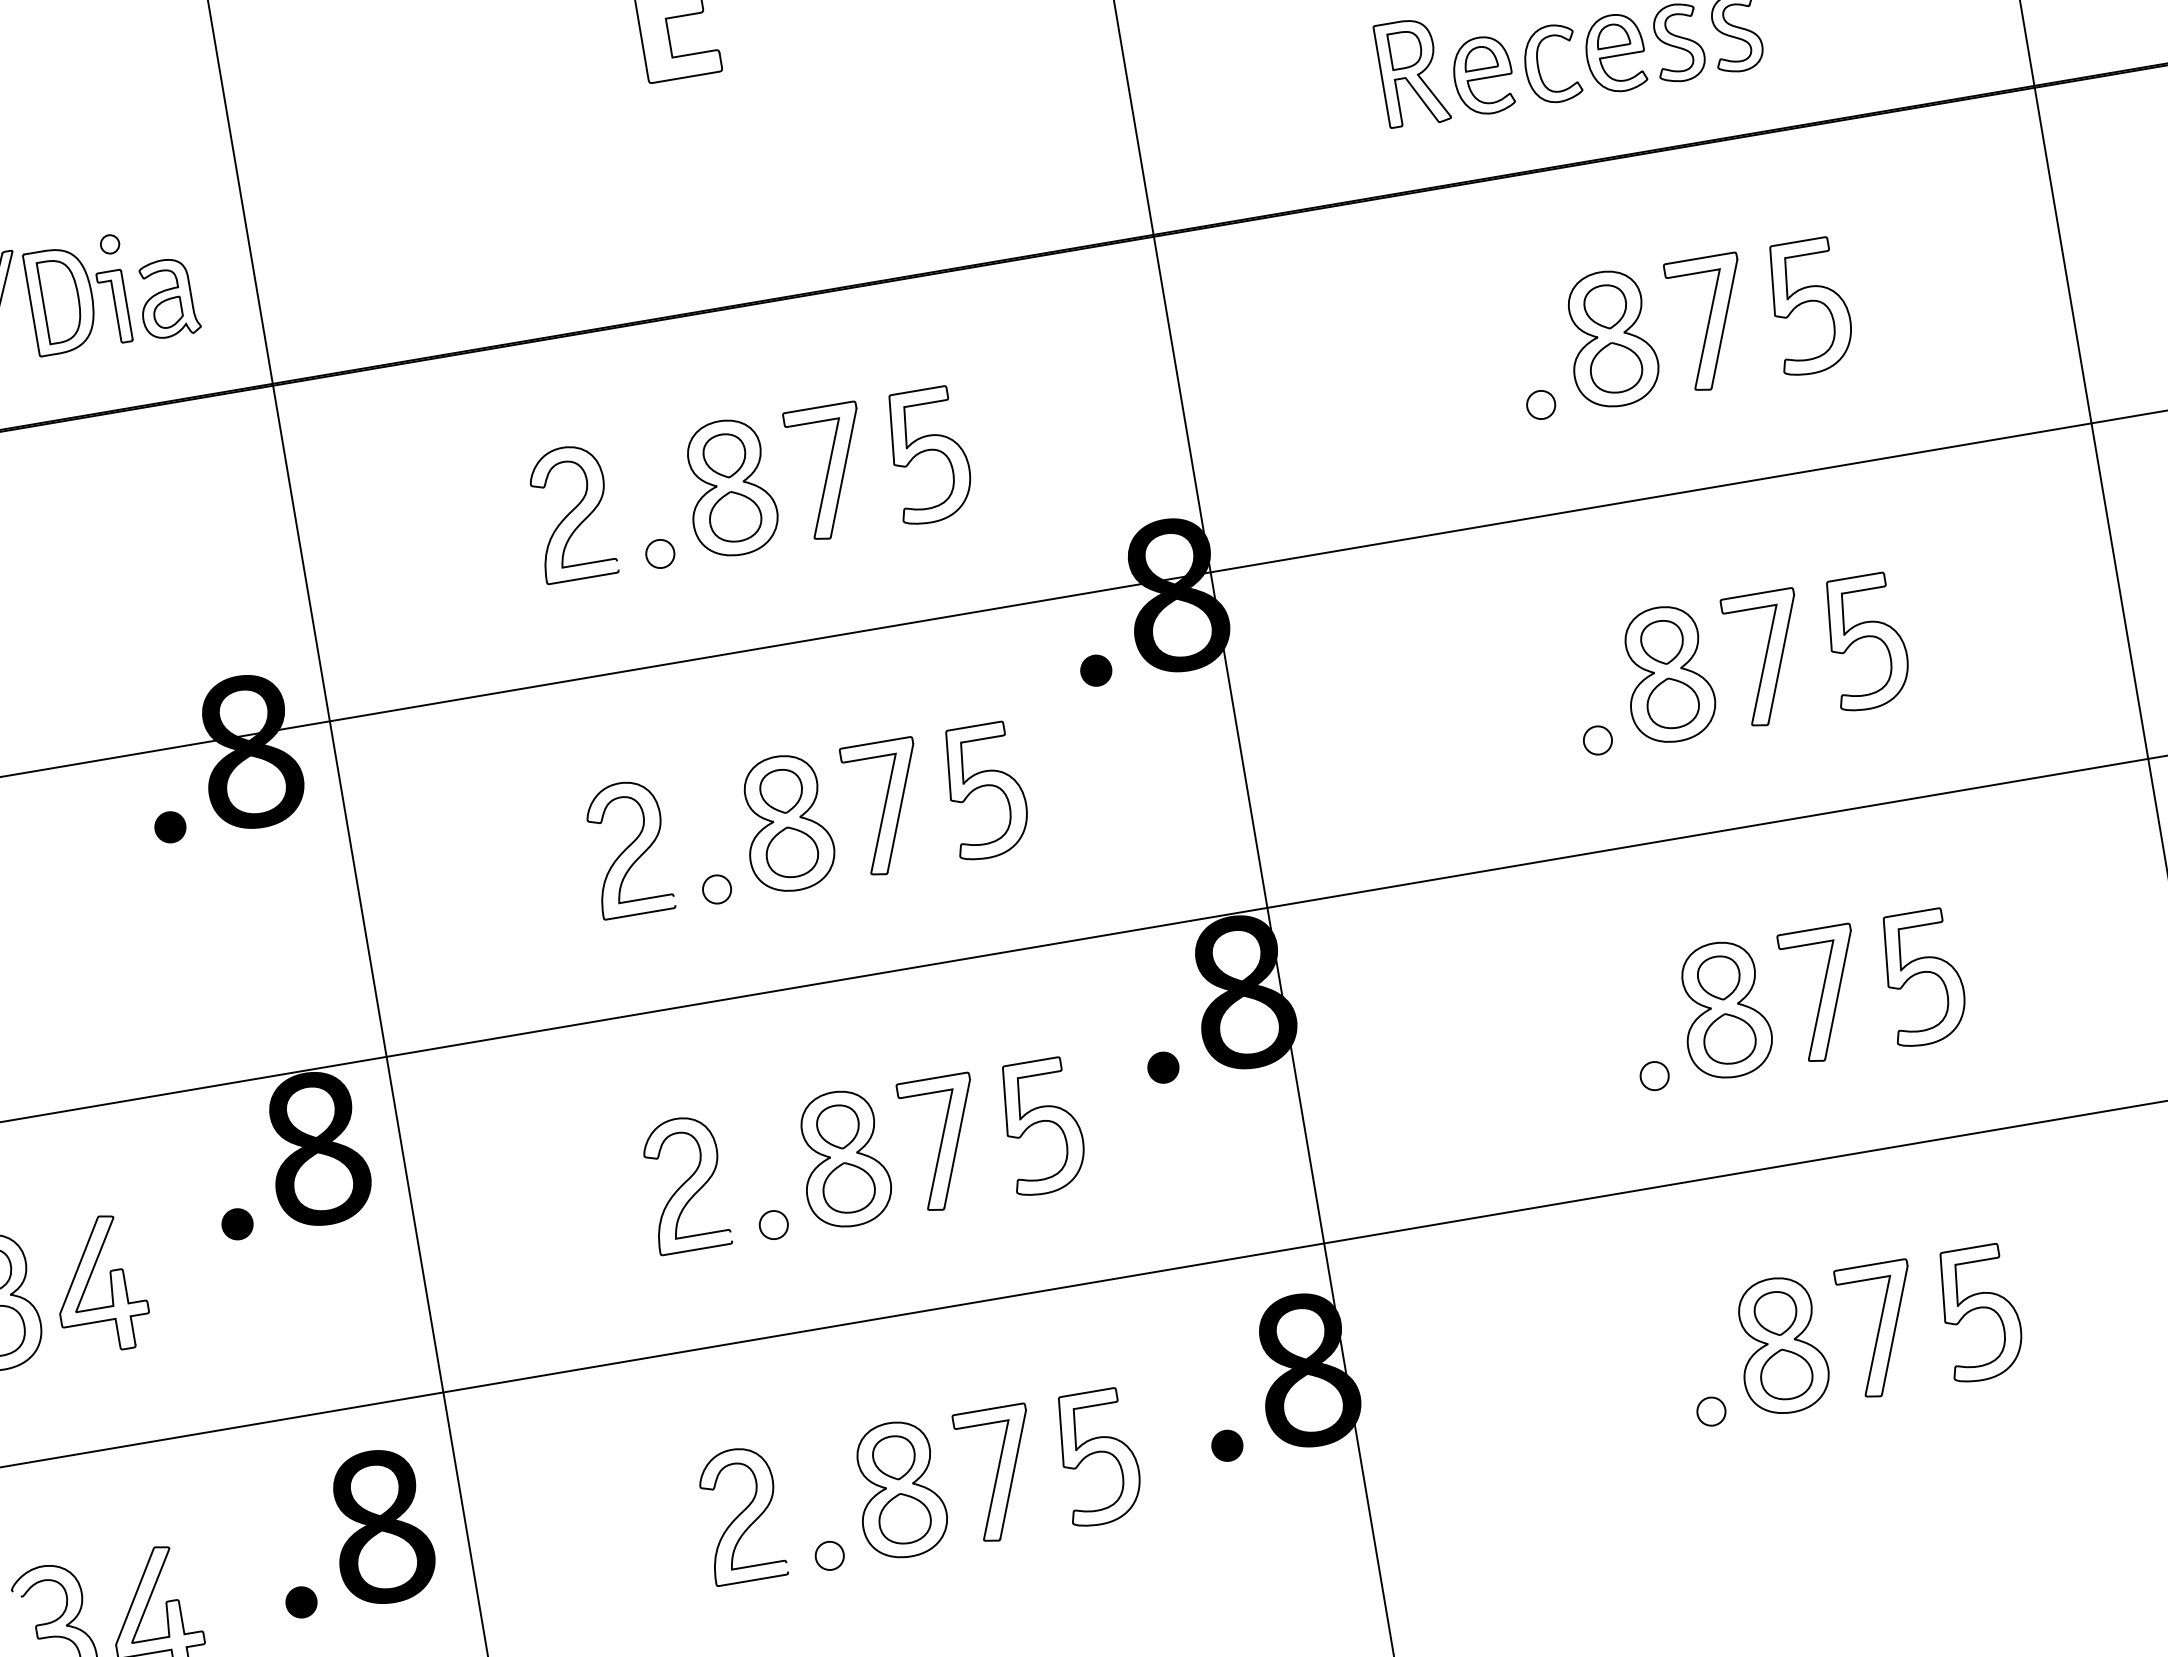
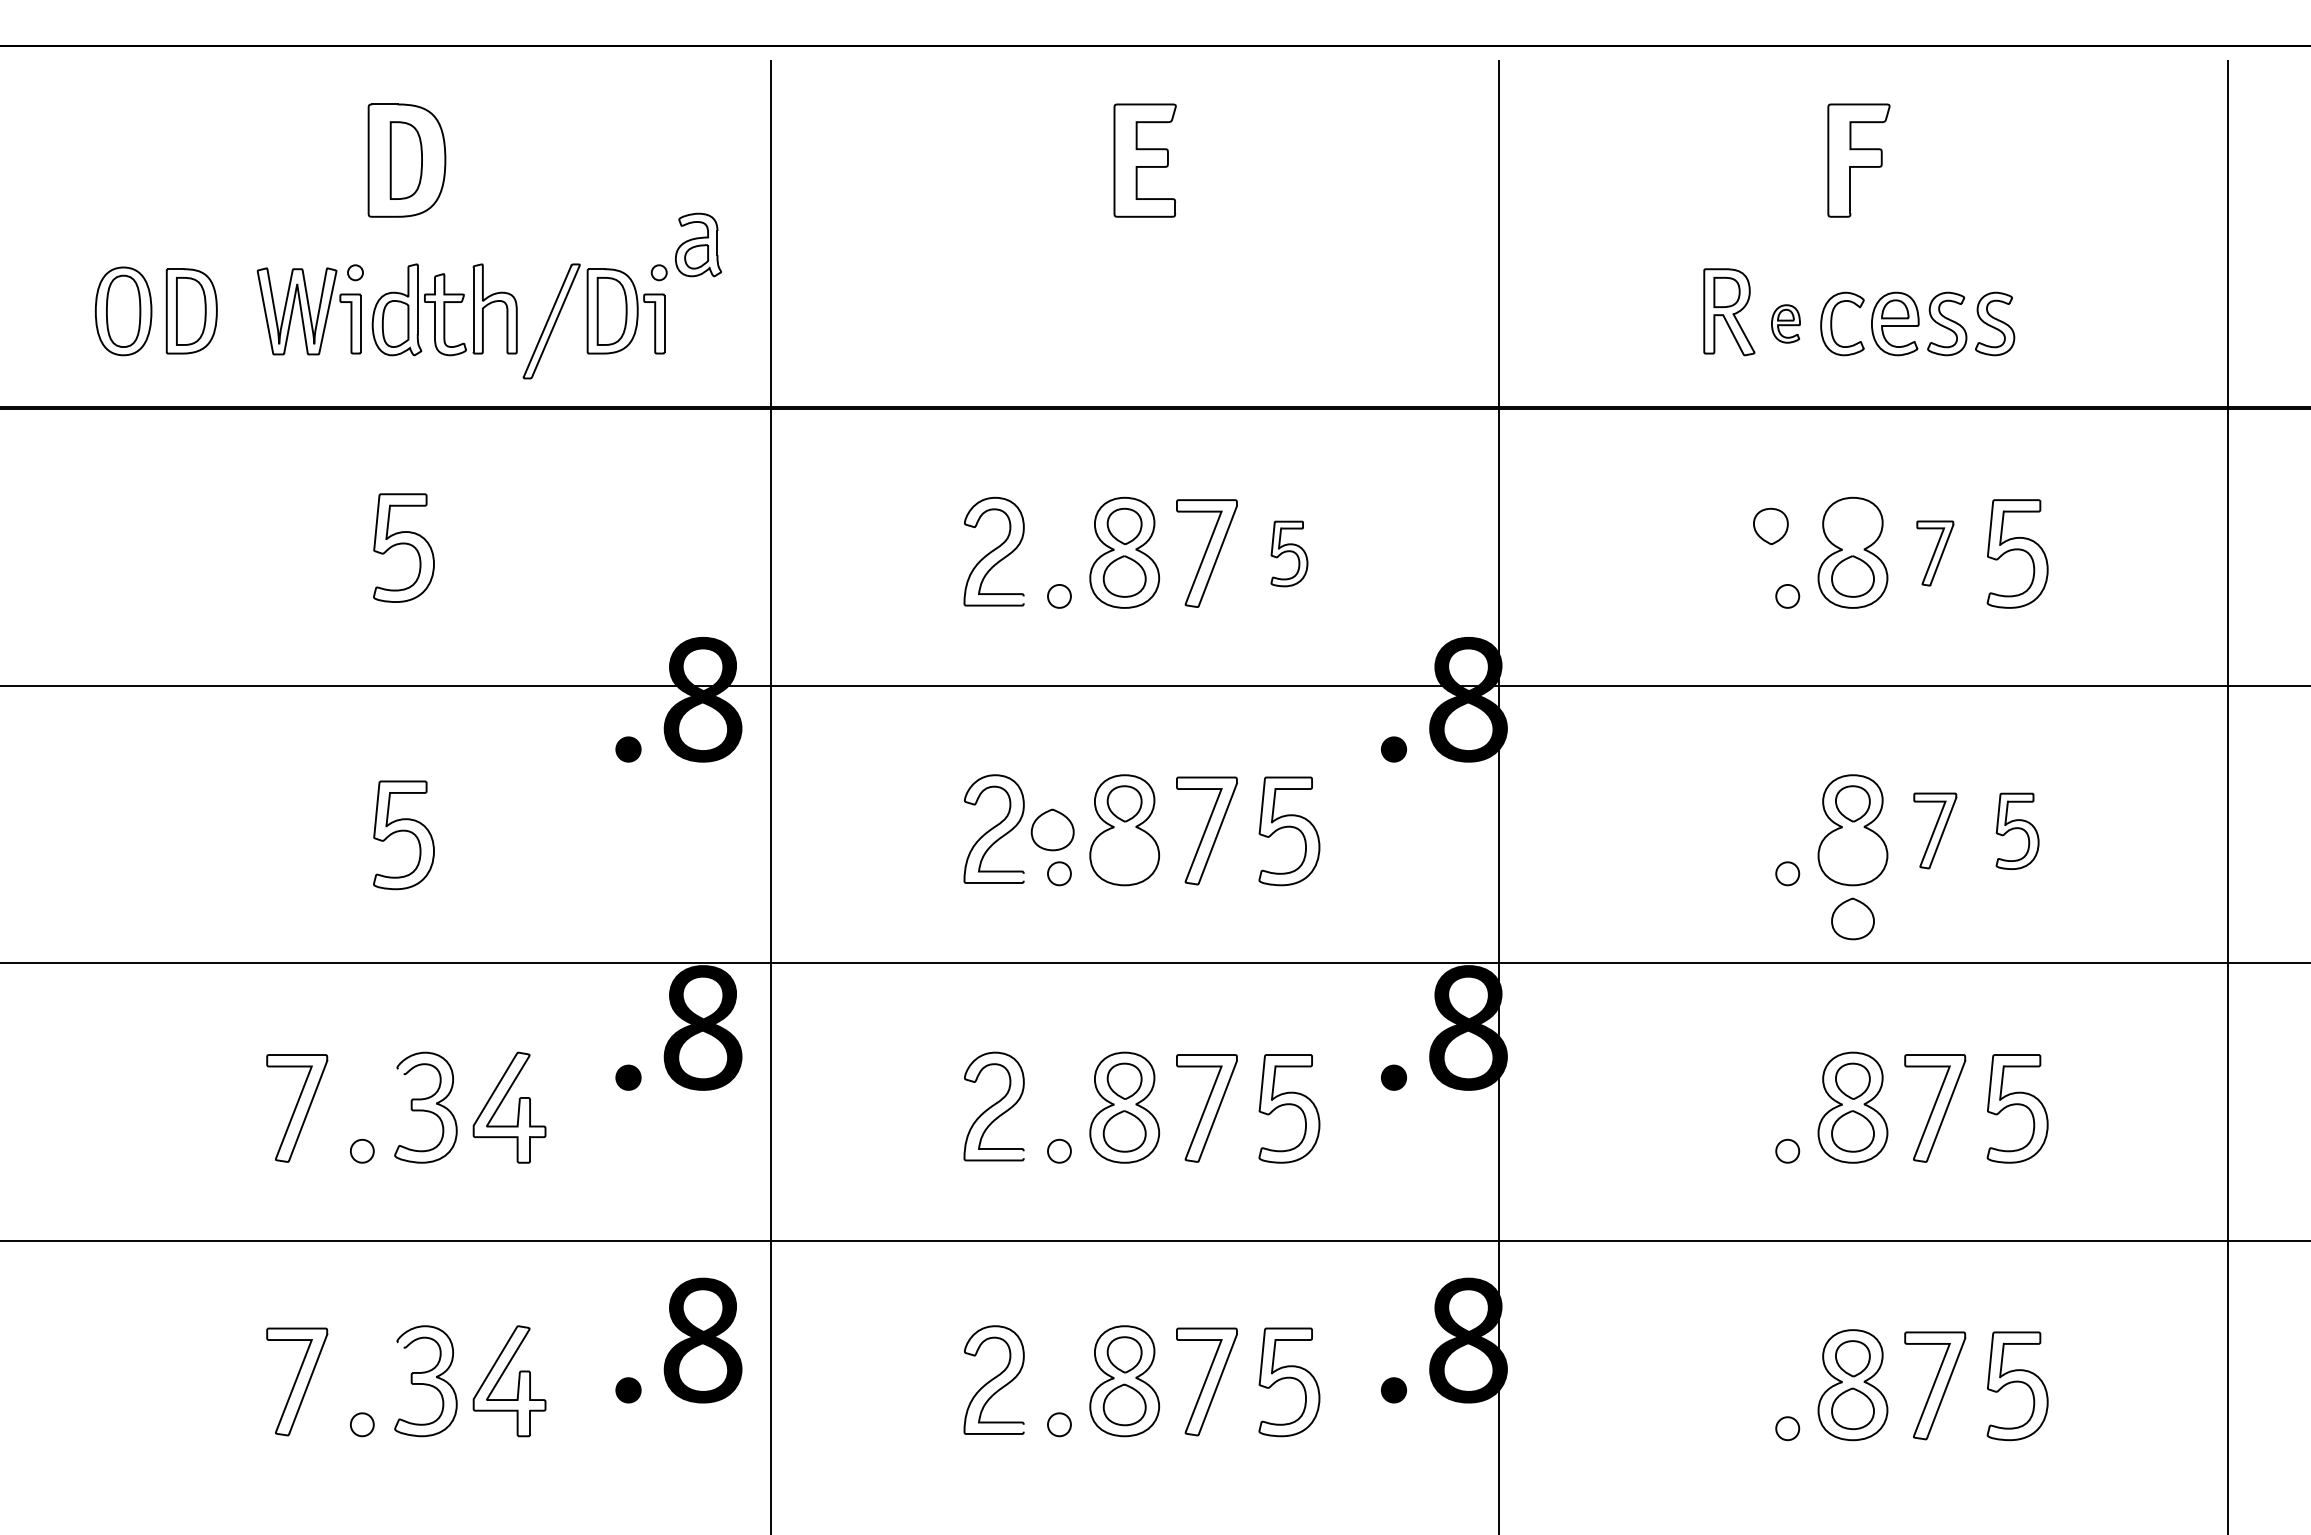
part: (1482, 75) -> (1785, 323), size x0.6
part: (167, 297) -> (698, 244), moved
part: (1605, 305) -> (1770, 525), moved
part: (1711, 322) -> (1935, 553), size x0.6
part: (929, 454) -> (1289, 553), size x0.6
part: (1867, 642) -> (2017, 831), size x0.7
part: (1767, 657) -> (1935, 830), size x0.7
part: (1672, 702) -> (1852, 918), moved
part: (791, 851) -> (1052, 829), moved

